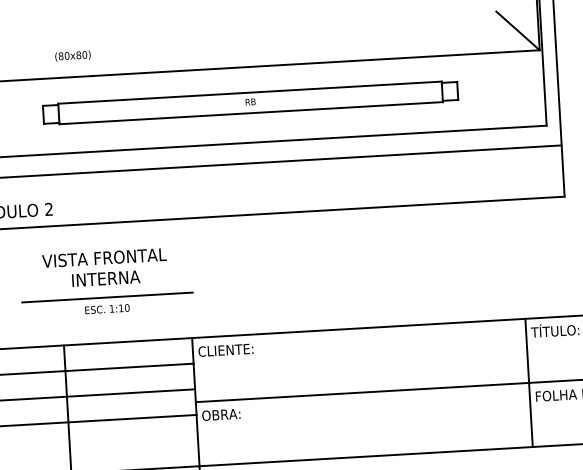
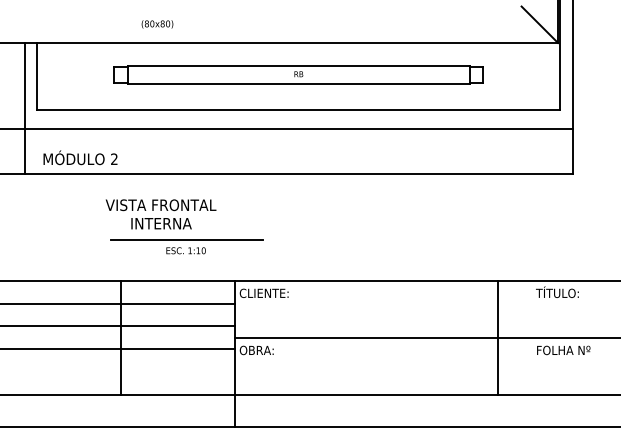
text: (73, 56) -> (157, 24), moved
part: (107, 304) -> (186, 246), moved
line: (528, 382) -> (497, 337), moved

